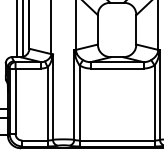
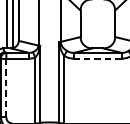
line: (117, 68) -> (98, 58), solid -> dashed
line: (15, 101) -> (6, 88), solid -> dashed

